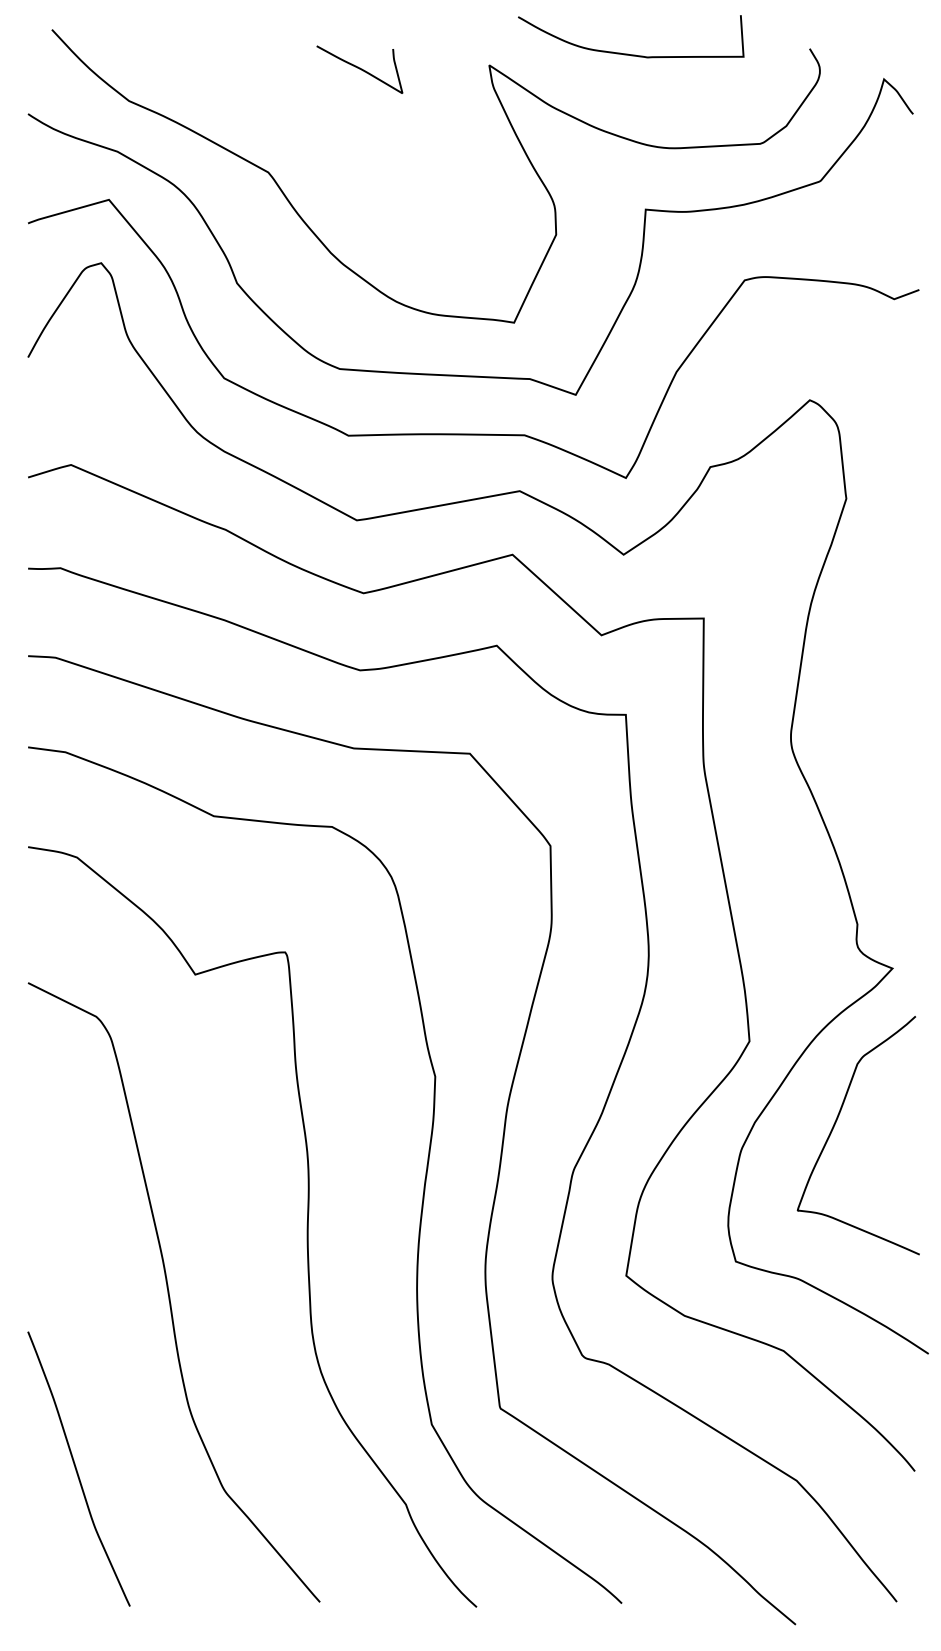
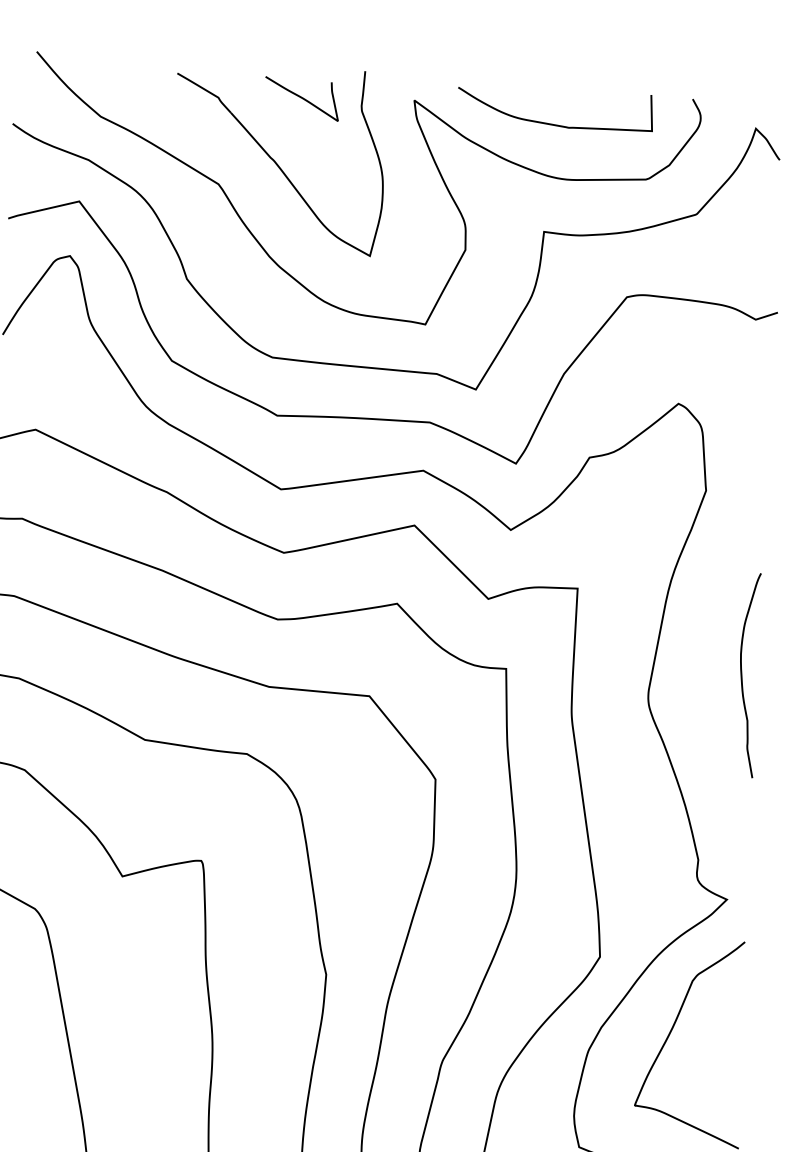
curve: (628, 53) -> (552, 123), moved
part: (336, 140) -> (278, 159), added
curve: (898, 710) -> (742, 676), added

